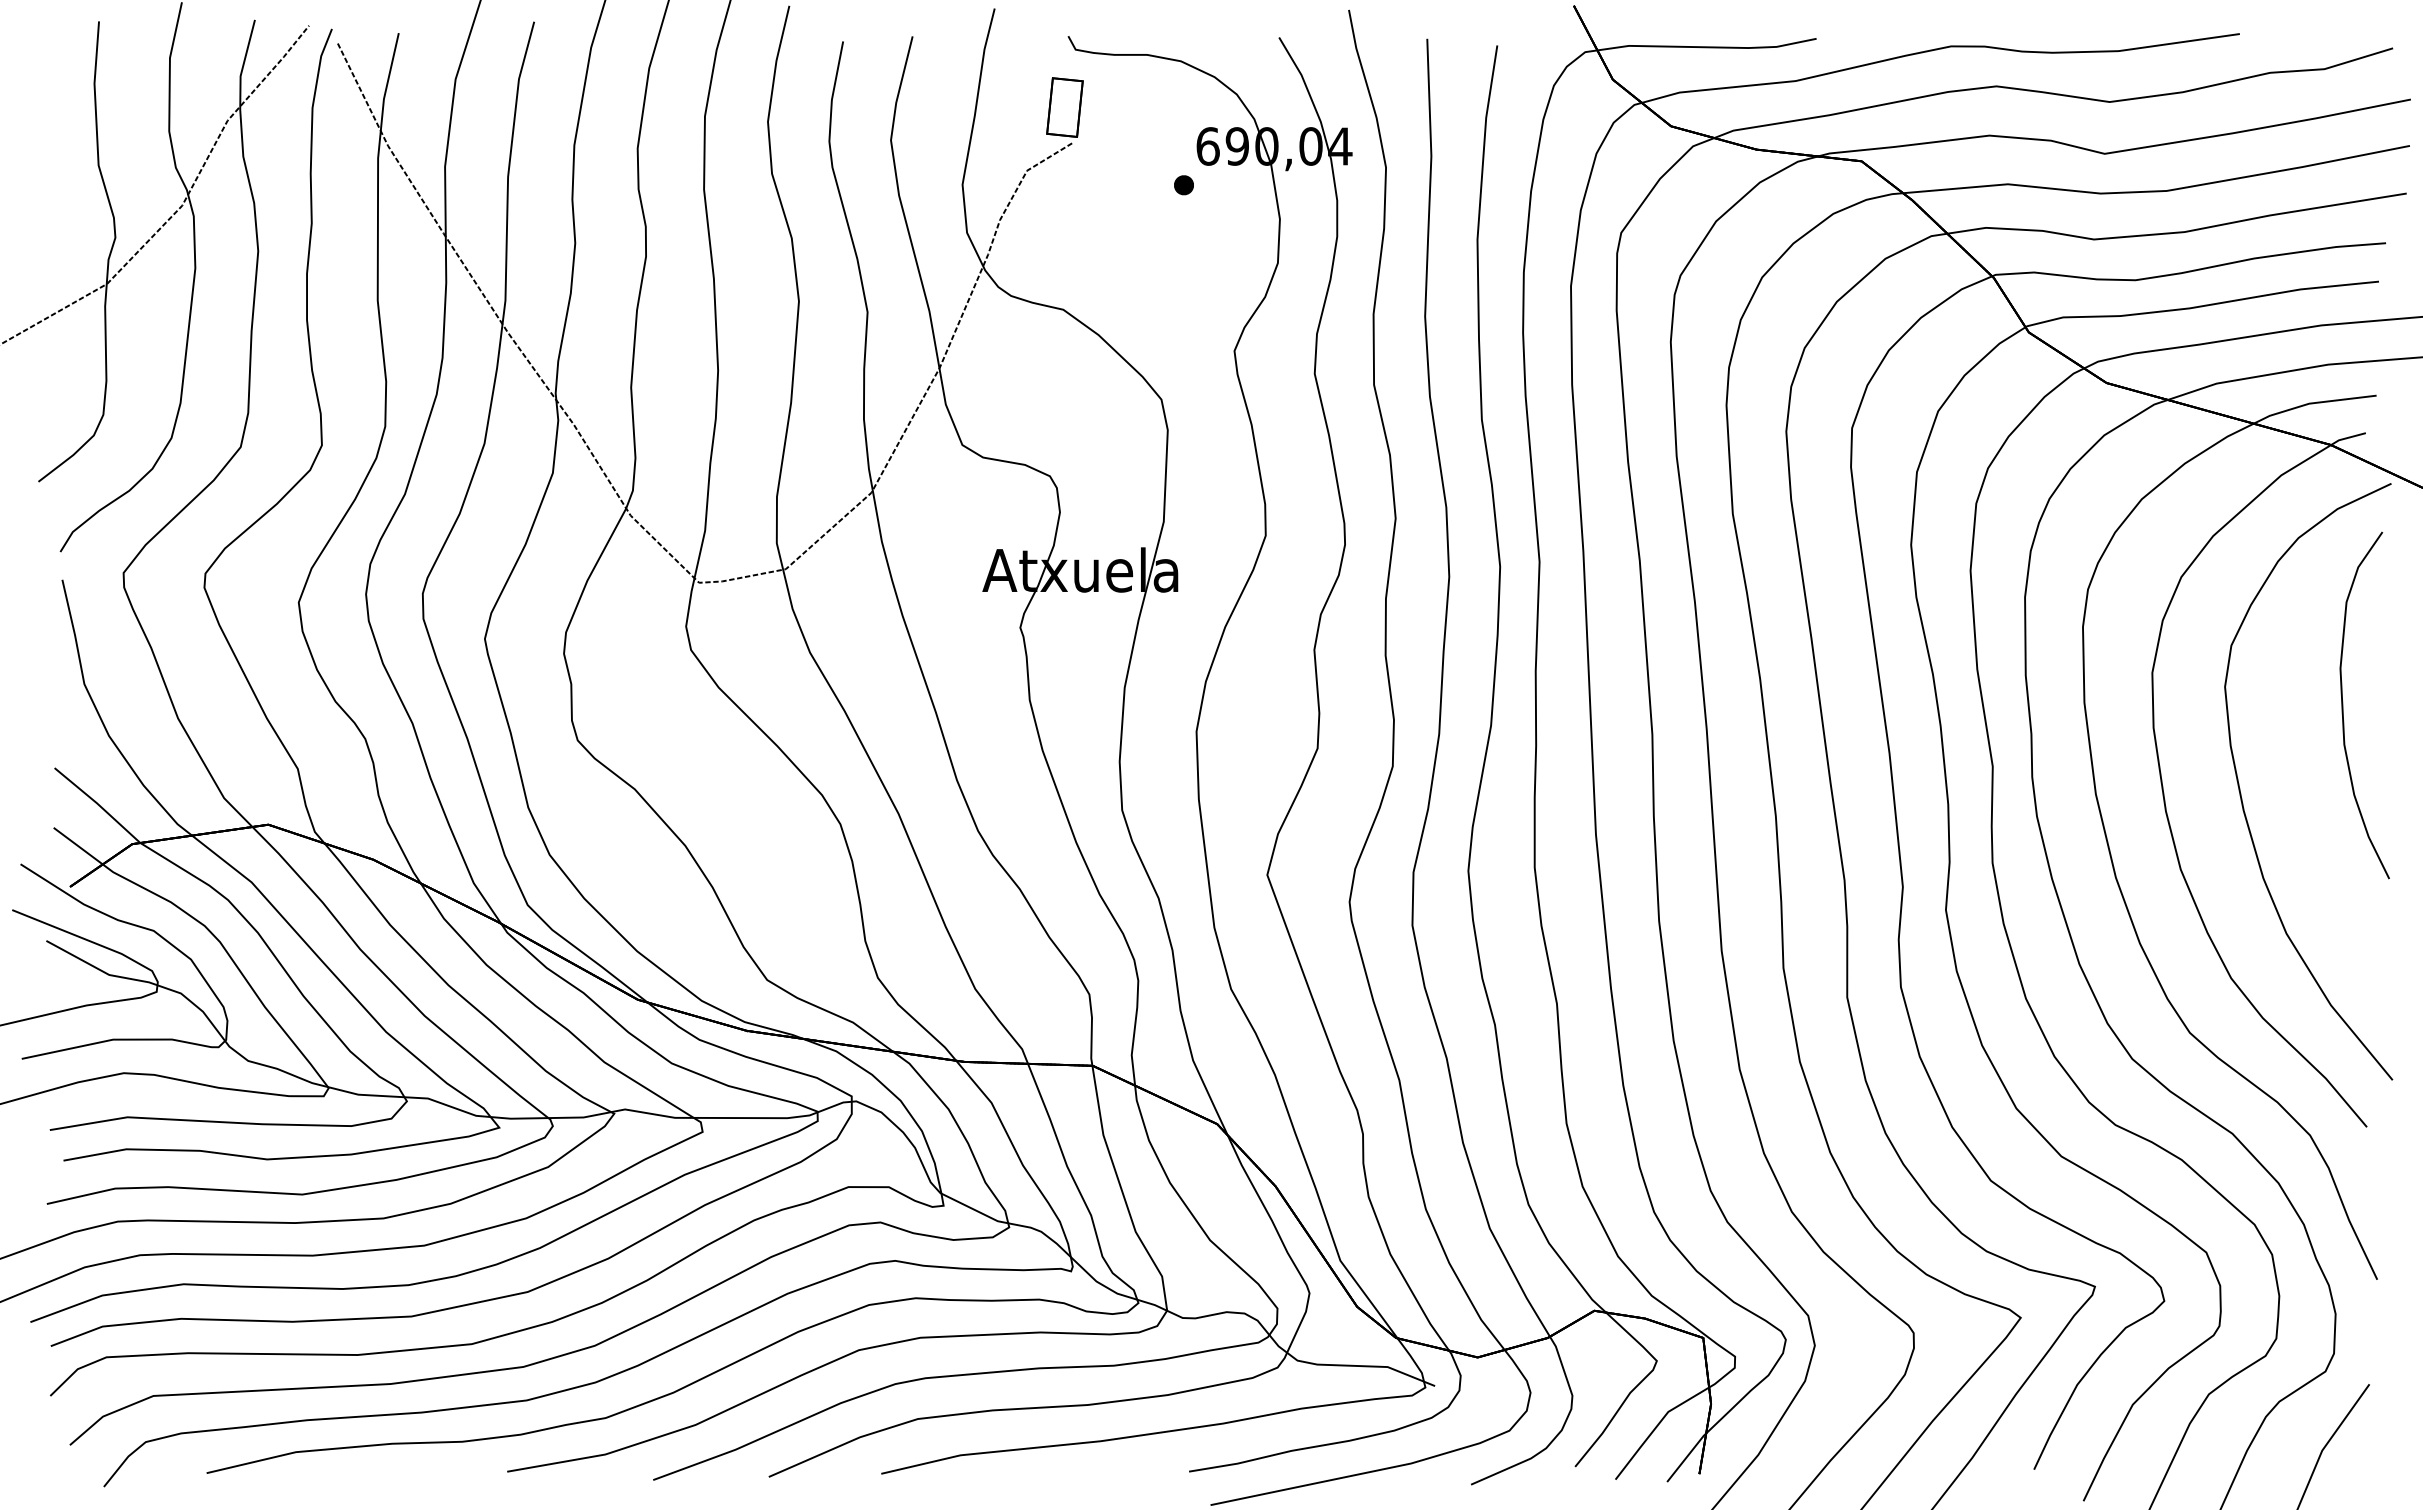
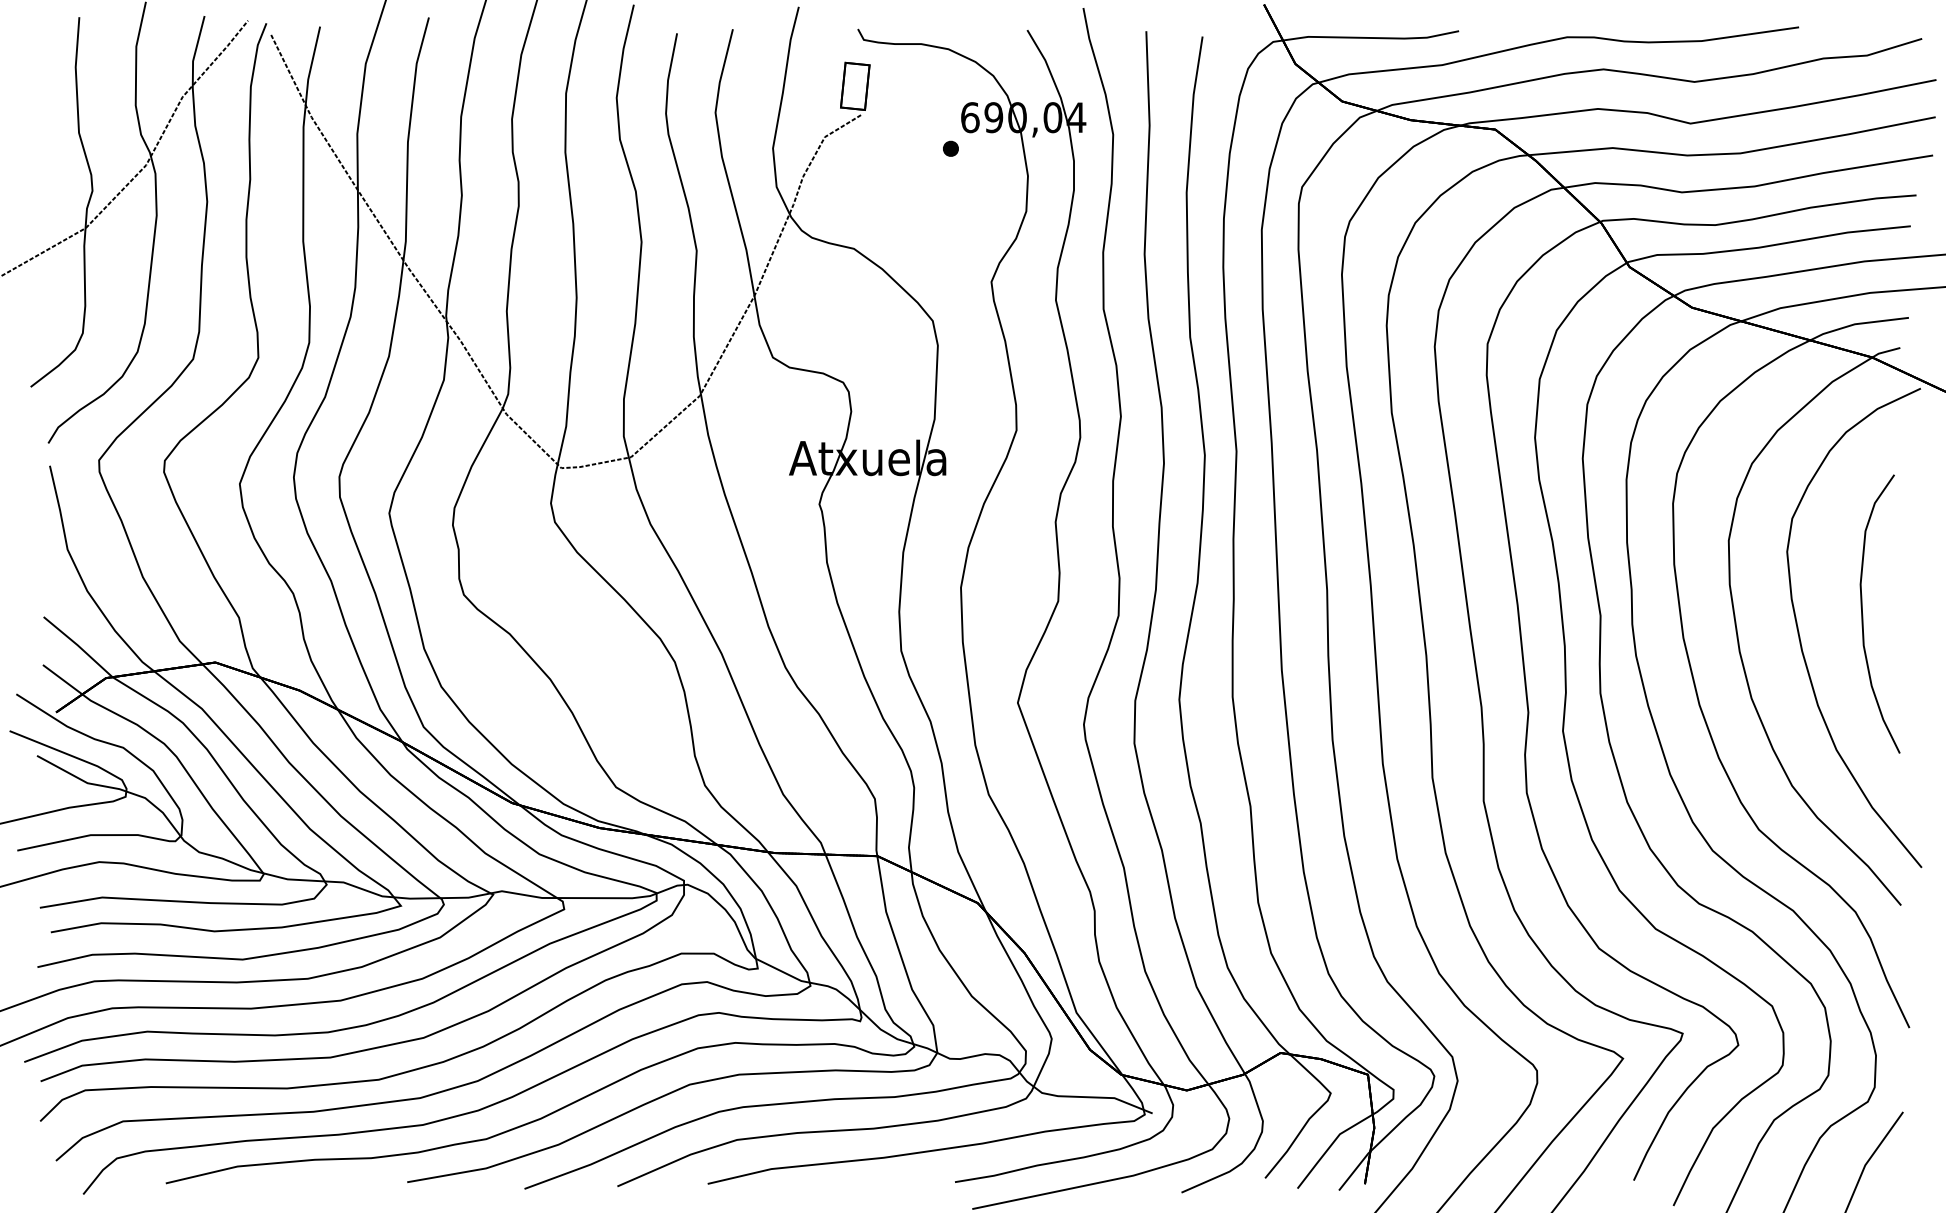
curve: (2343, 705) -> (1863, 614), moved

